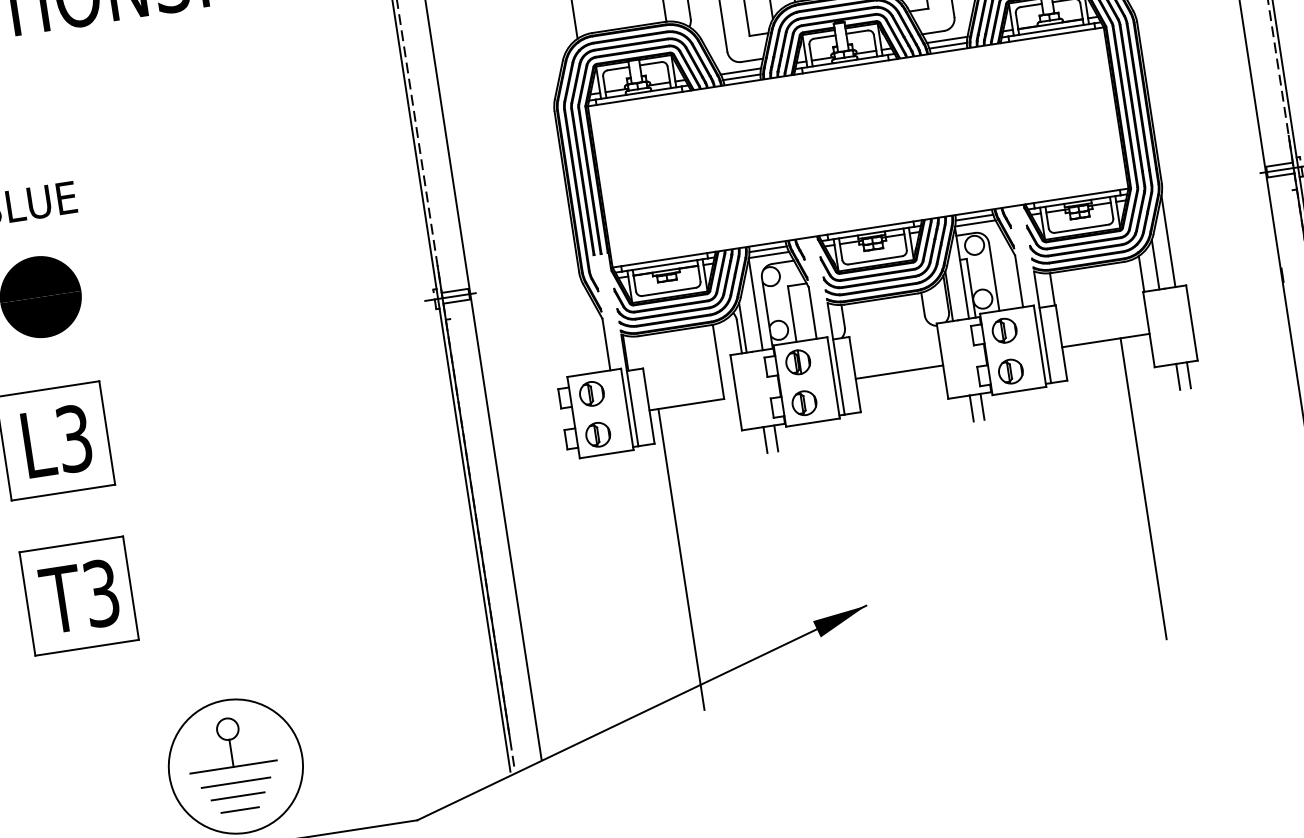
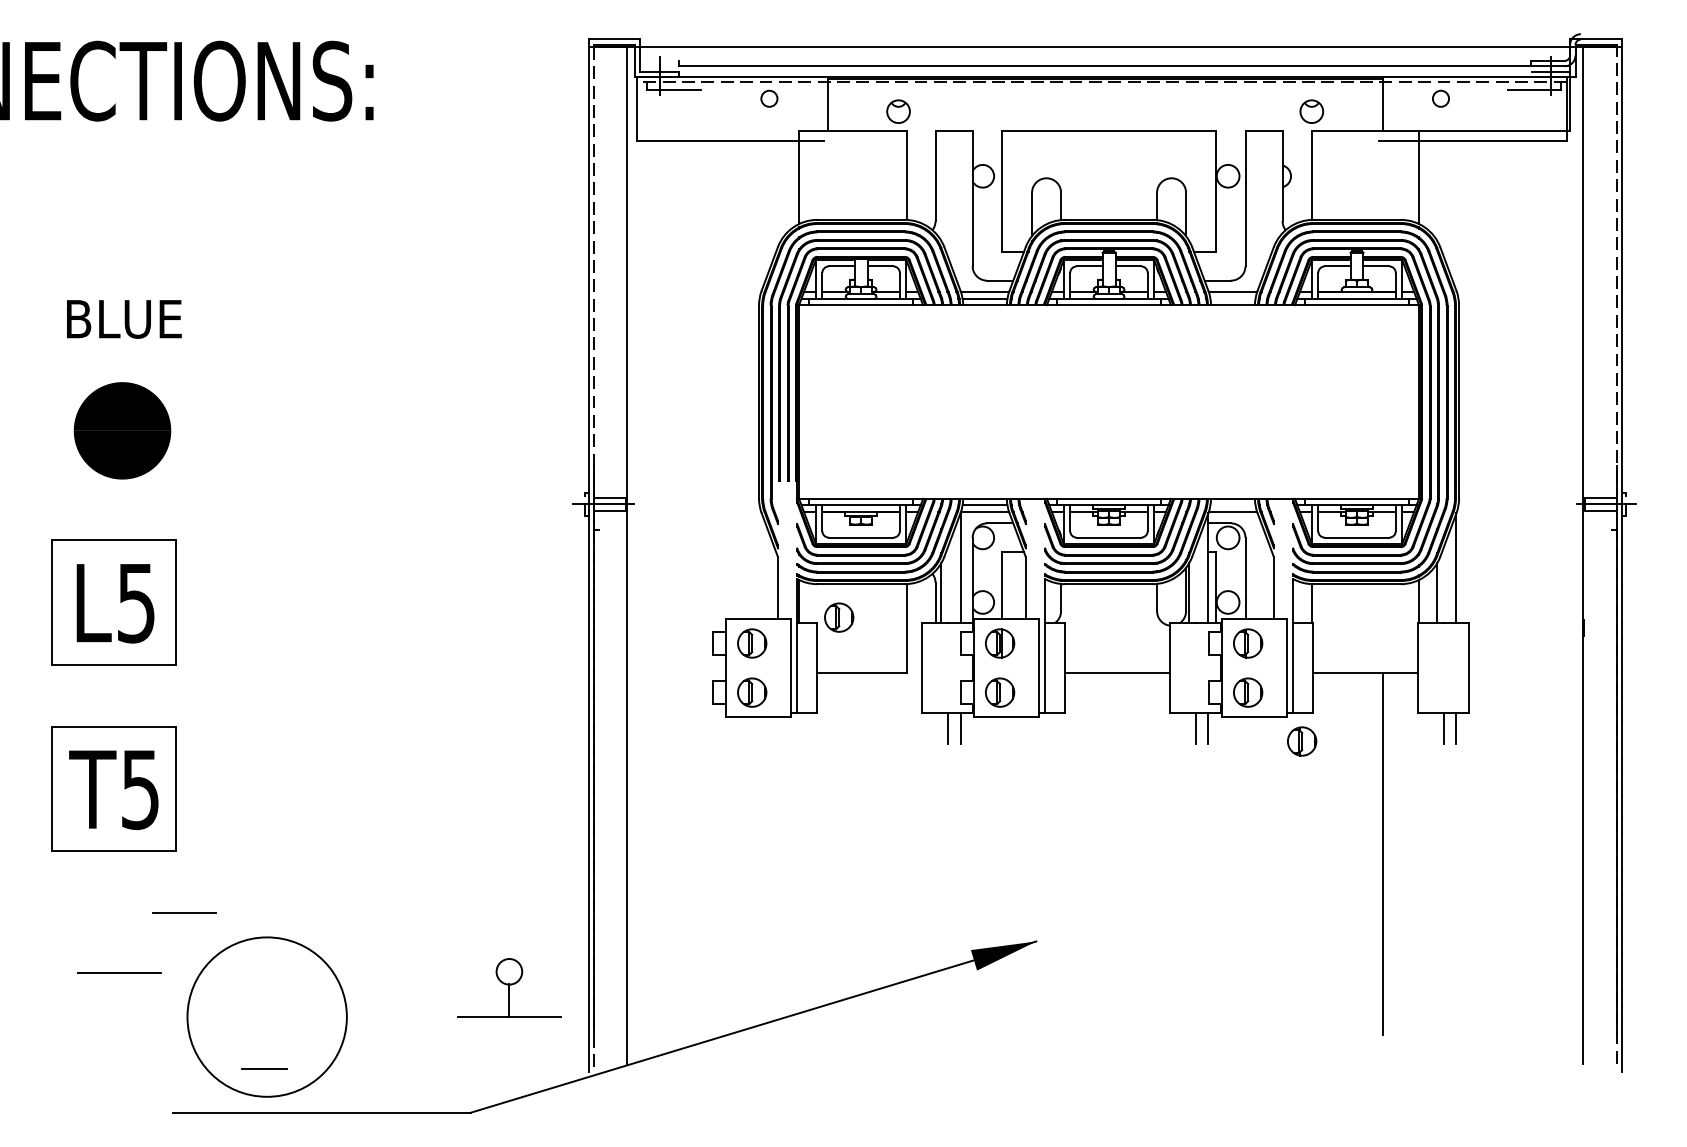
line: (947, 45) -> (1232, 298), removed
line: (974, 217) -> (1232, 505), removed
part: (661, 361) -> (839, 617), added
part: (1062, 405) -> (1302, 741), added
text: (74, 438) -> (136, 602), L3 -> L5
line: (681, 559) -> (827, 853), removed
text: (101, 593) -> (140, 789), T3 -> T5
part: (229, 742) -> (509, 987), moved
line: (236, 782) -> (119, 972), moved
line: (238, 796) -> (184, 912), moved

